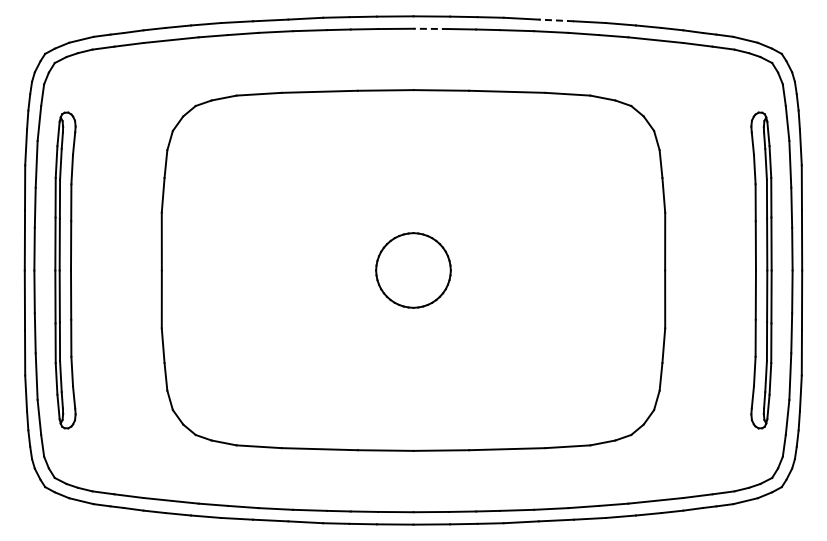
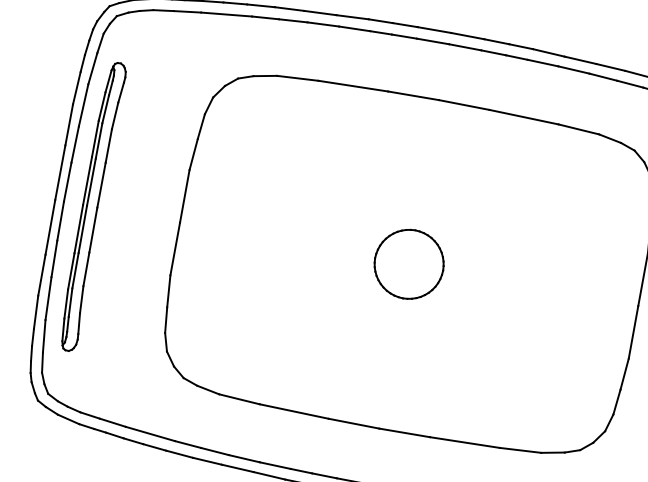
line: (556, 20) -> (580, 60), dashed -> solid
line: (431, 28) -> (465, 47), dashed -> solid

